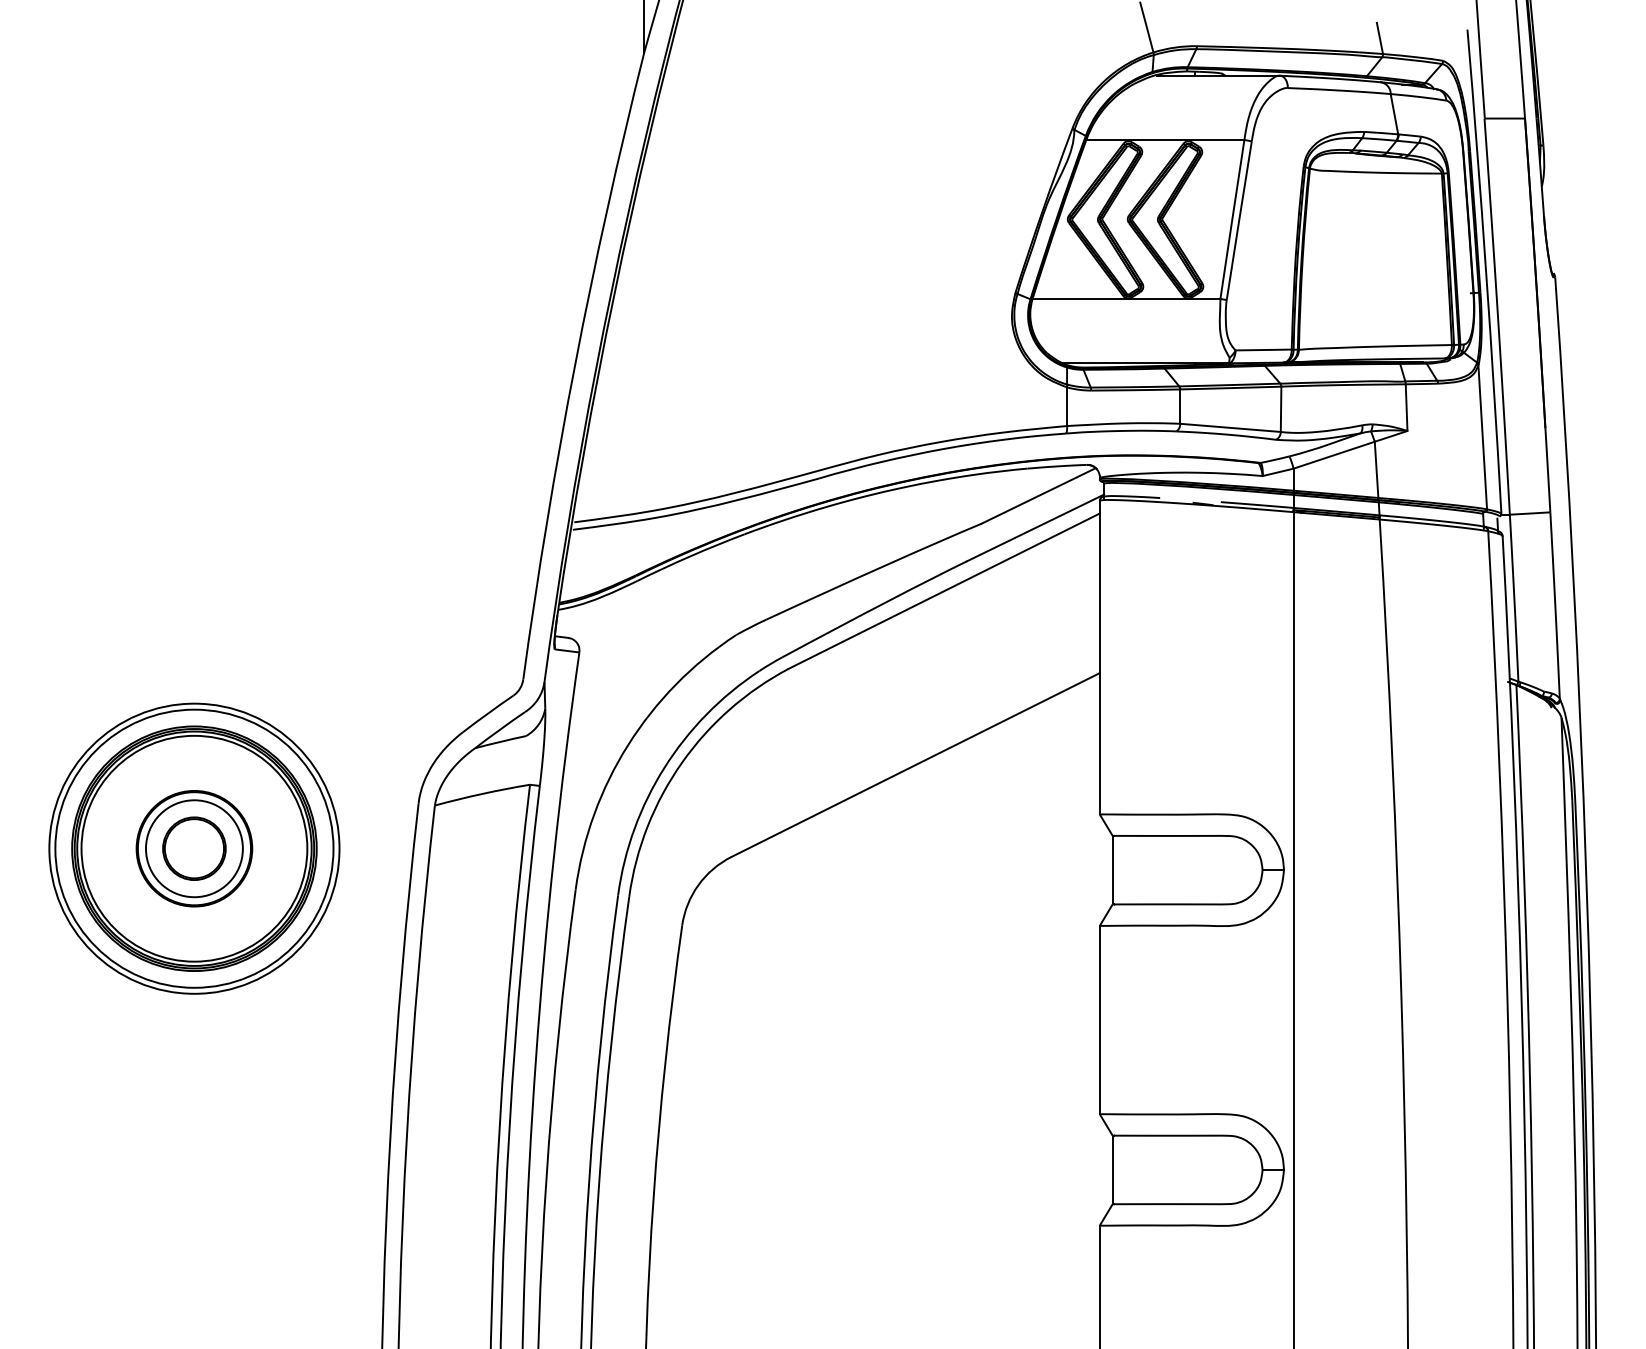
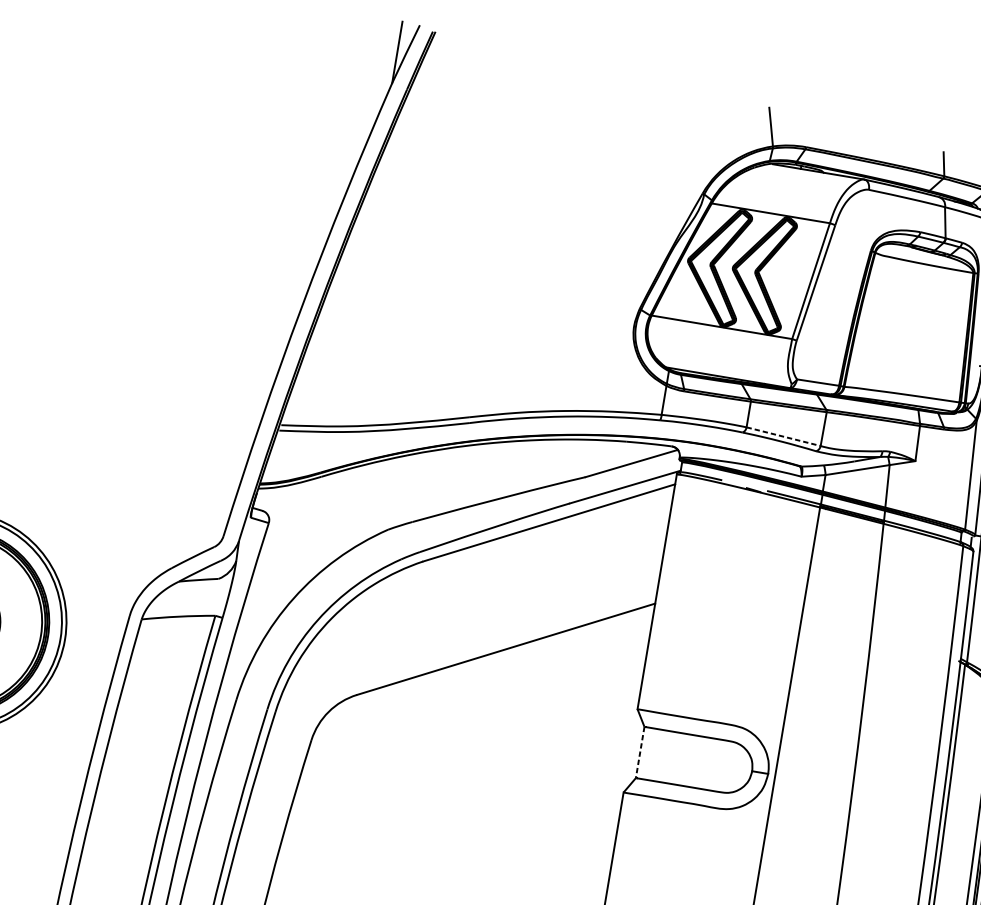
line: (1231, 427) -> (784, 436), solid -> dashed
line: (1112, 870) -> (640, 752), solid -> dashed

